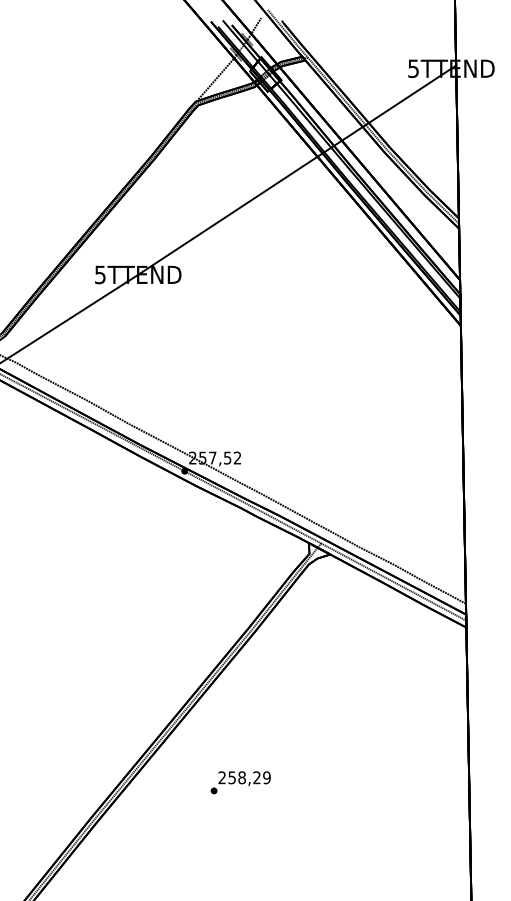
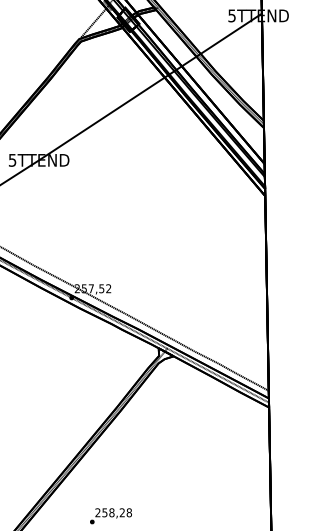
text: (266, 777) -> (129, 512), 258,29 -> 258,28

